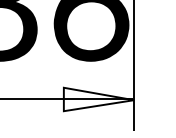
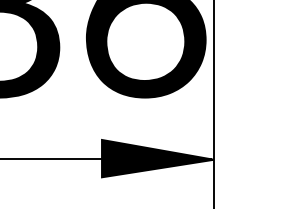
fill: (98, 99) -> (157, 158), added

